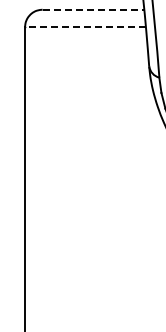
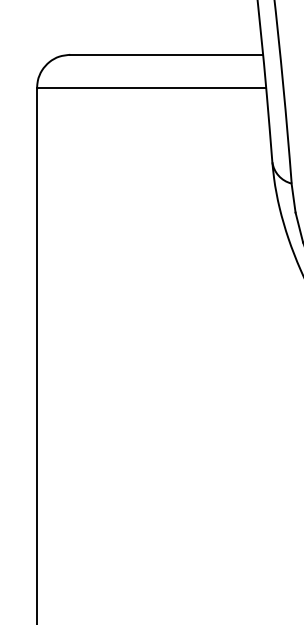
line: (93, 9) -> (166, 54), dashed -> solid
line: (84, 27) -> (149, 88), dashed -> solid

